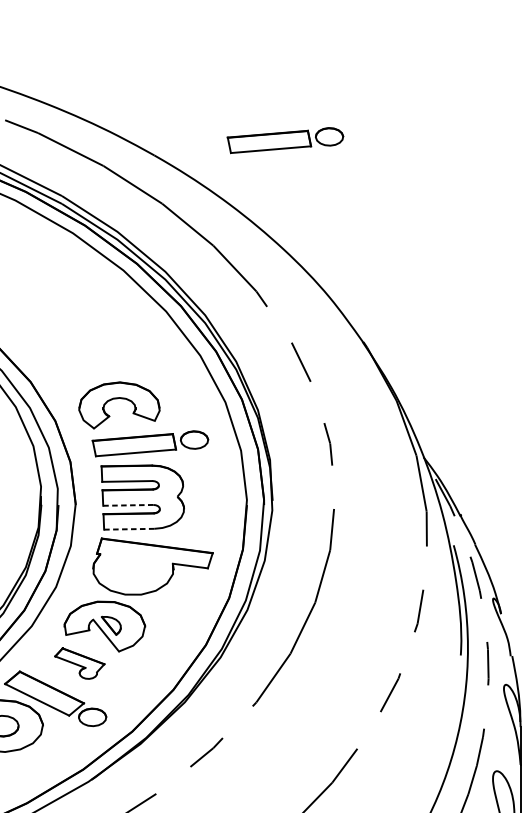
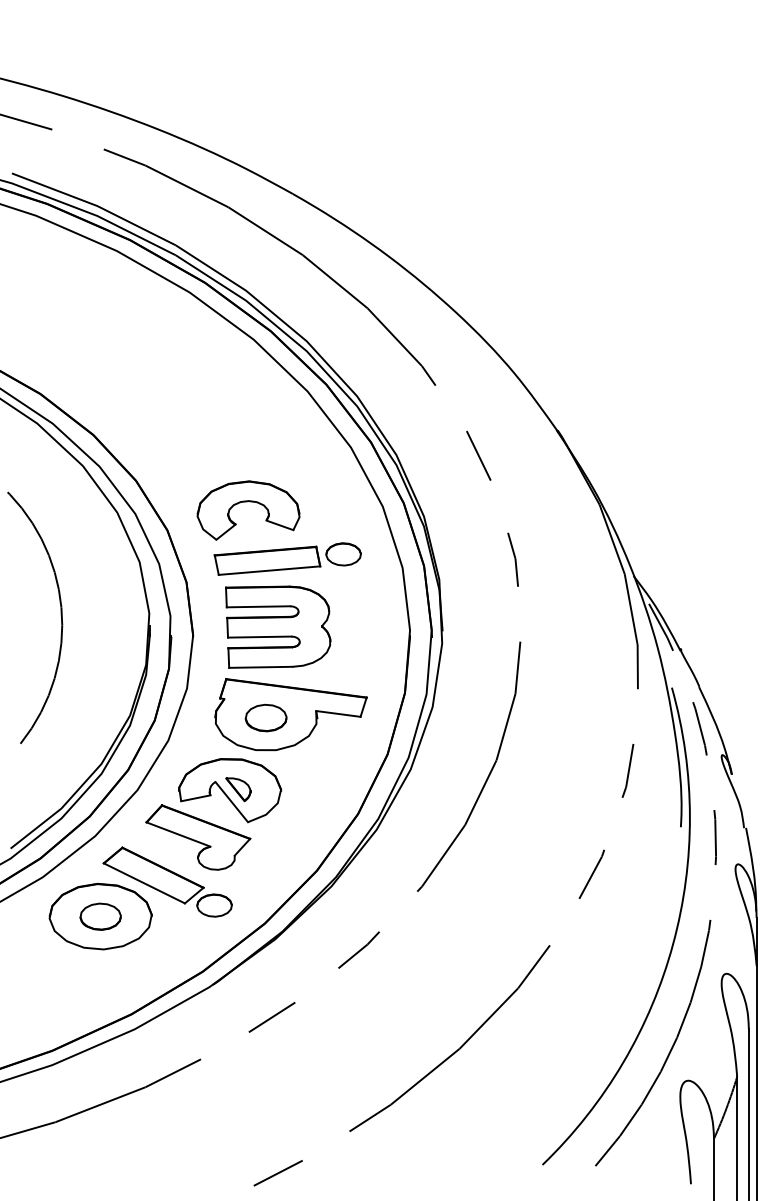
part: (285, 140) -> (458, 174), removed
line: (128, 505) -> (259, 637), dashed -> solid
line: (128, 529) -> (260, 667), dashed -> solid
part: (132, 568) -> (265, 717), added
part: (79, 663) -> (198, 837), size x1.67

